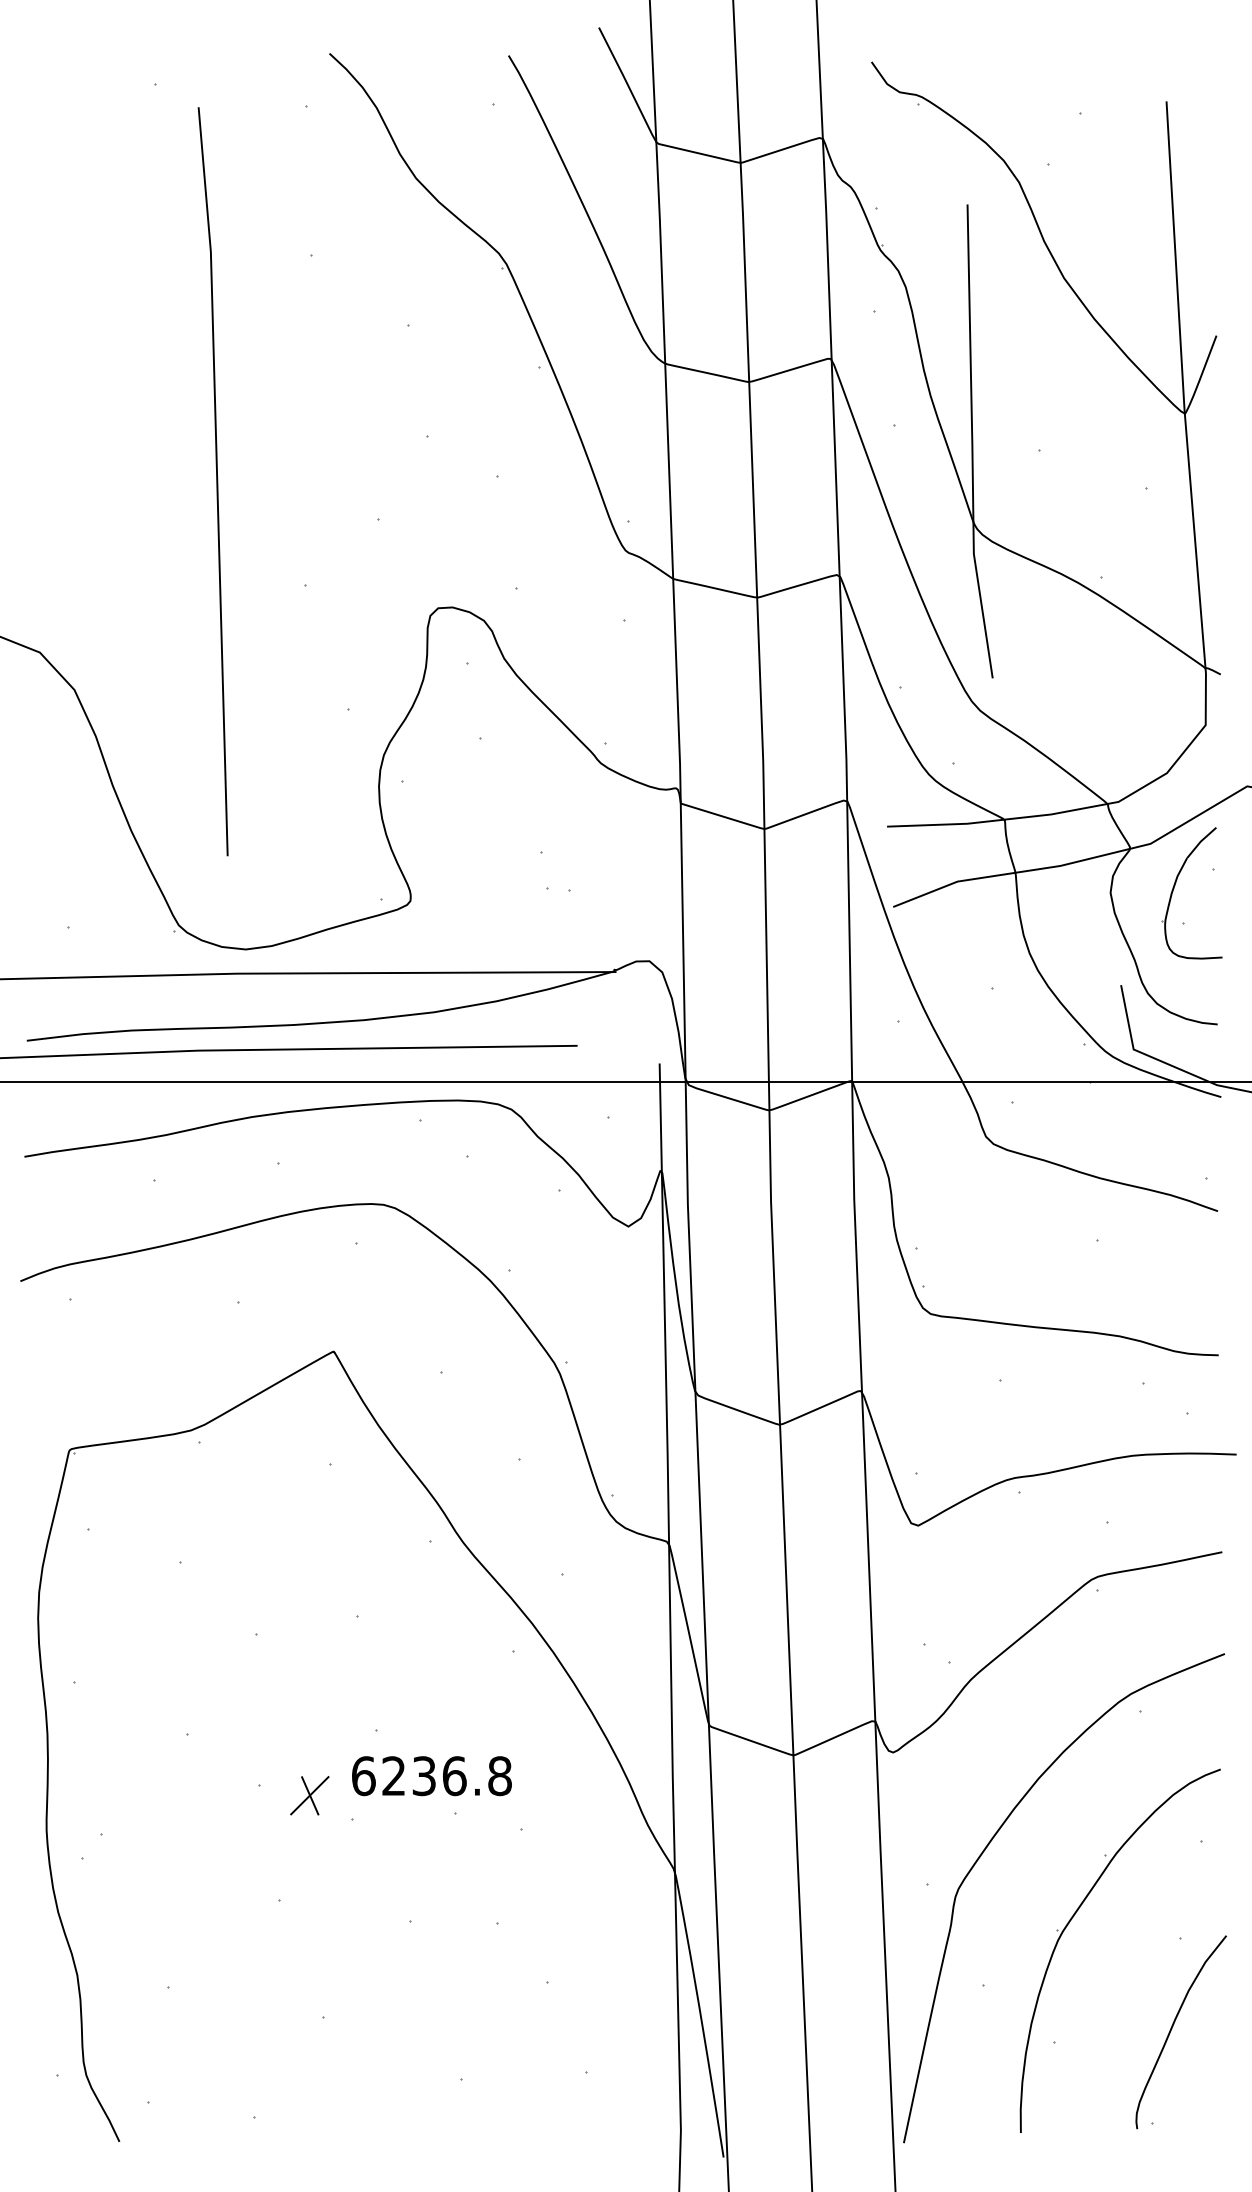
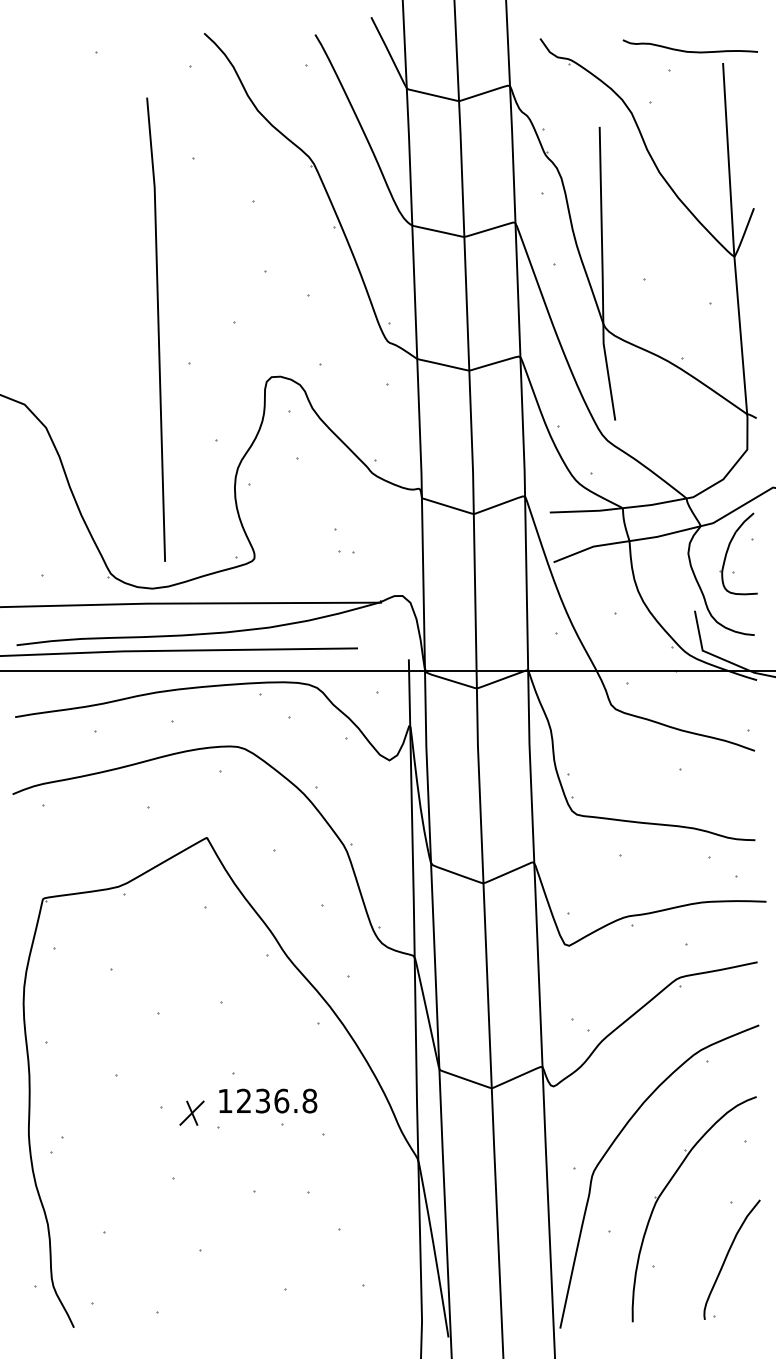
curve: (1107, 81) -> (686, 50), added
line: (215, 481) -> (157, 329), moved
text: (363, 1775) -> (225, 1100), 6236.8 -> 1236.8

